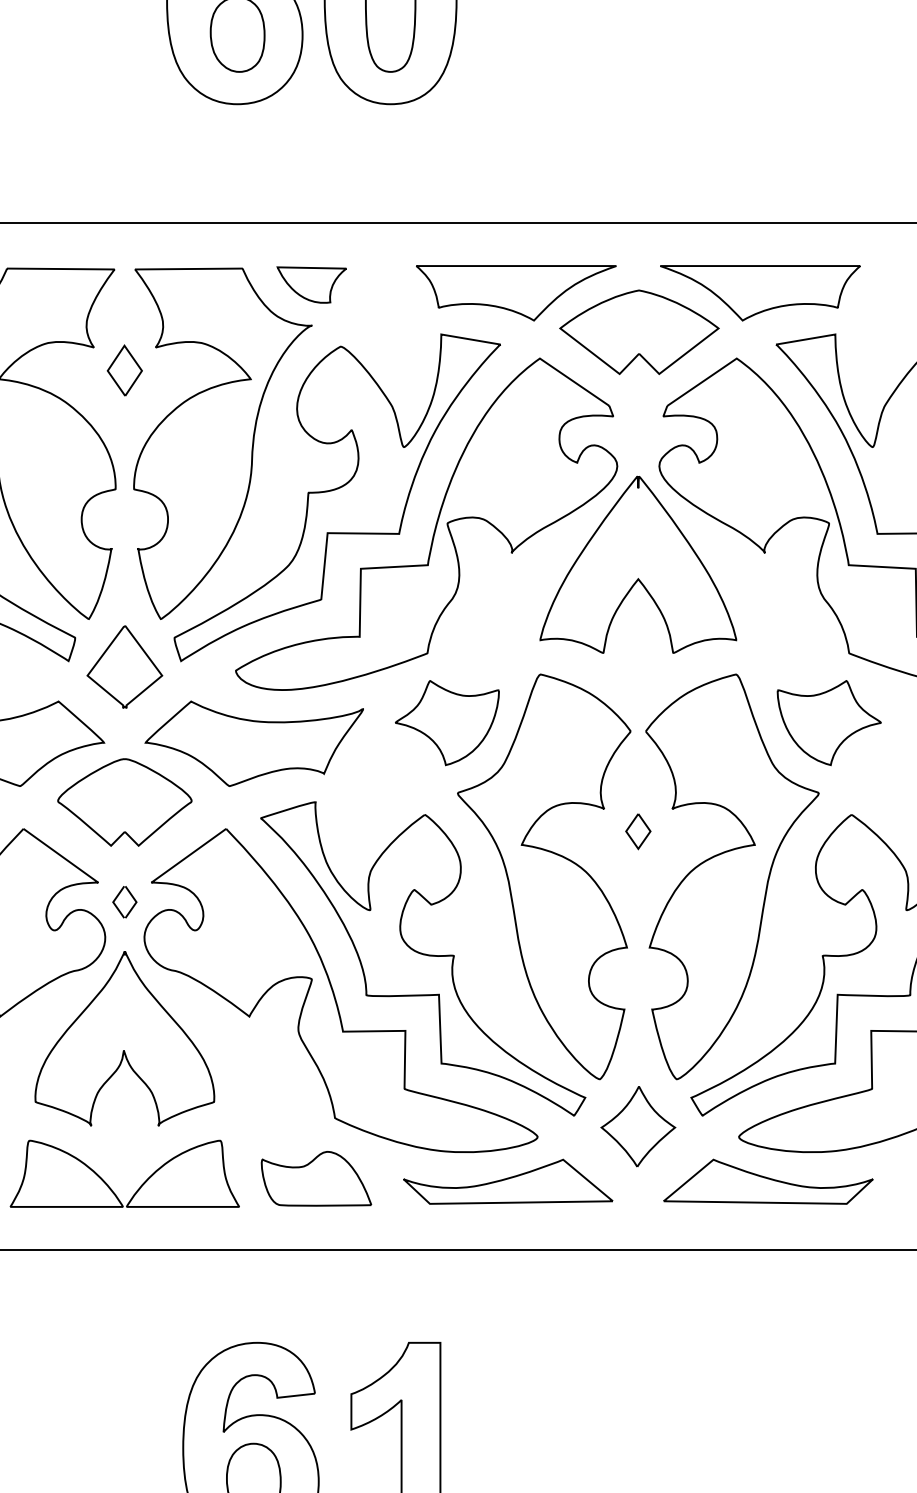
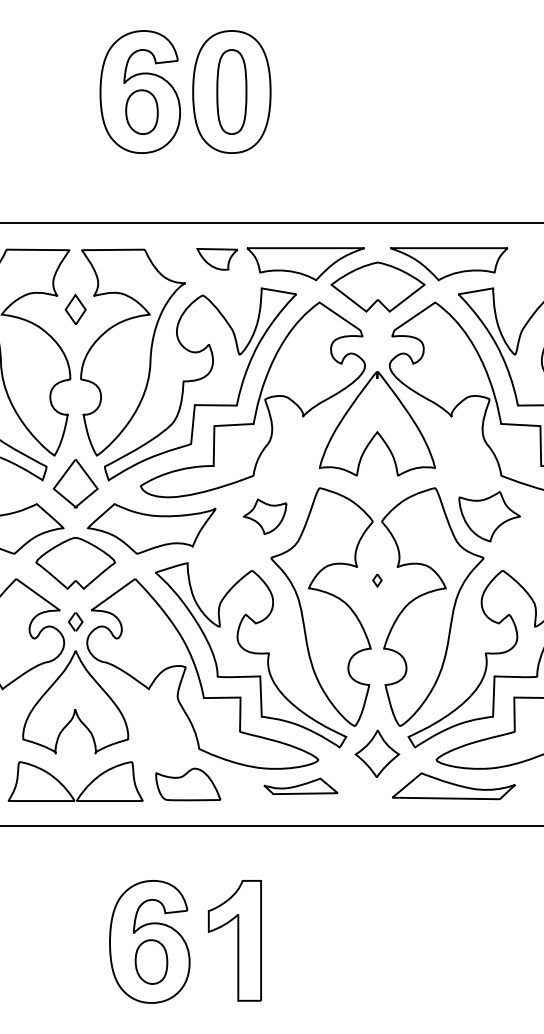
part: (311, 285) -> (217, 259), moved
part: (446, 722) -> (264, 516), size x0.7
part: (638, 831) -> (377, 580), size x0.6
part: (507, 1182) -> (300, 786), size x0.6

